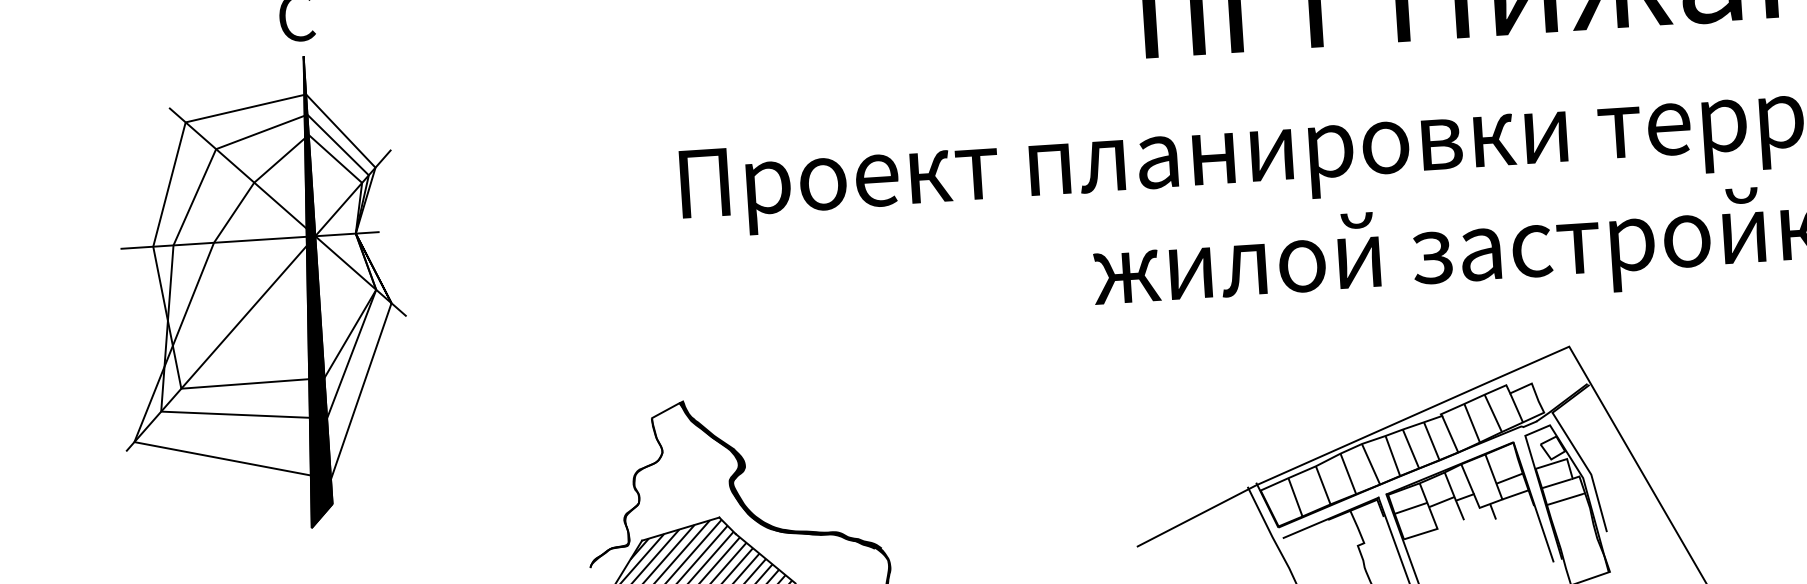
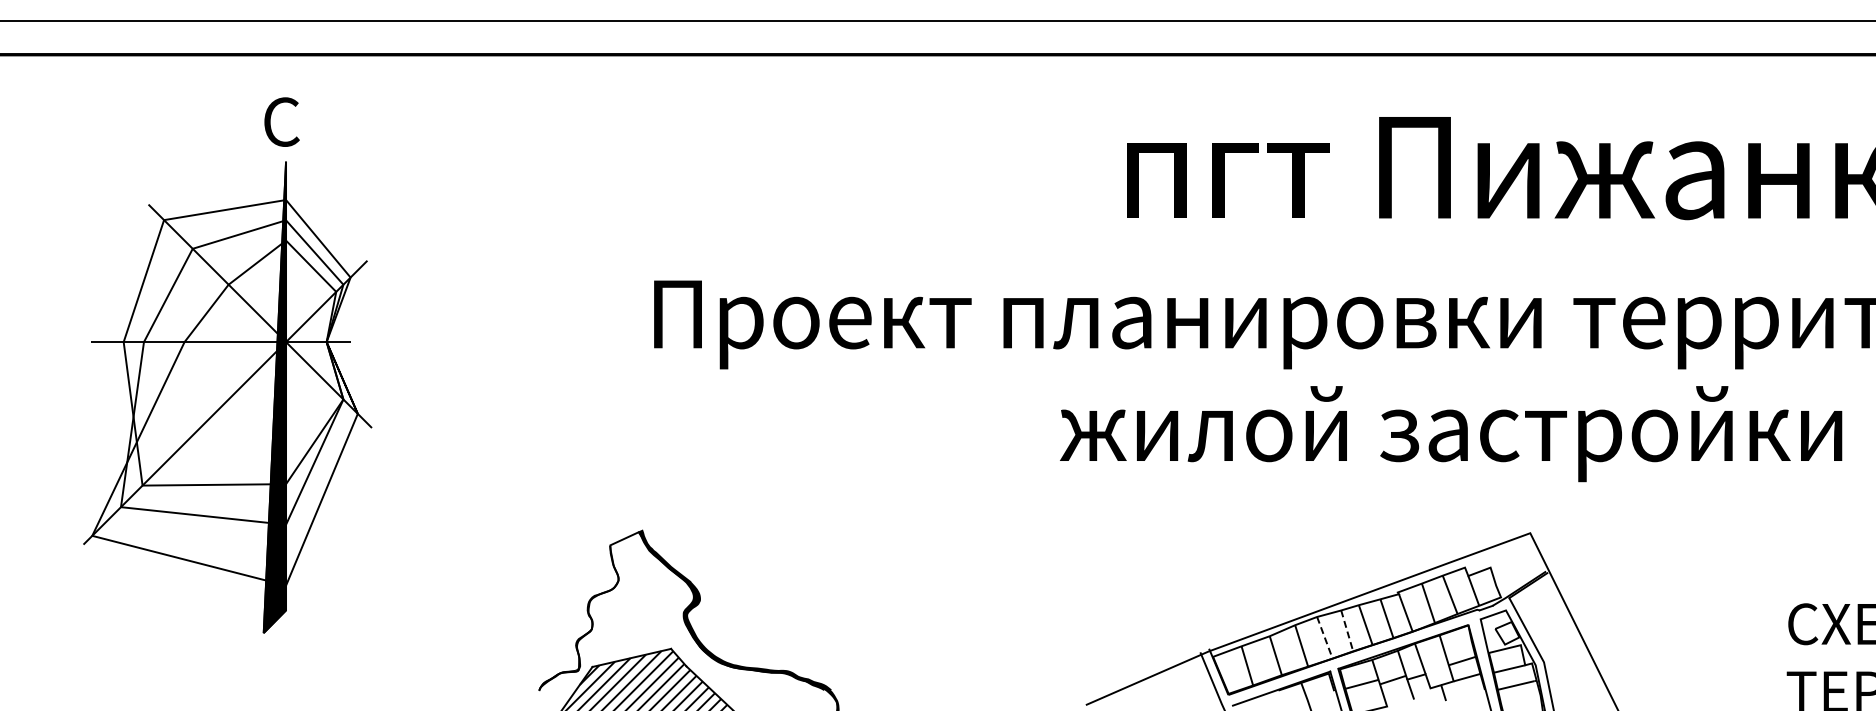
line: (1393, 456) -> (1347, 631), solid -> dashed
line: (1371, 464) -> (1325, 638), solid -> dashed

